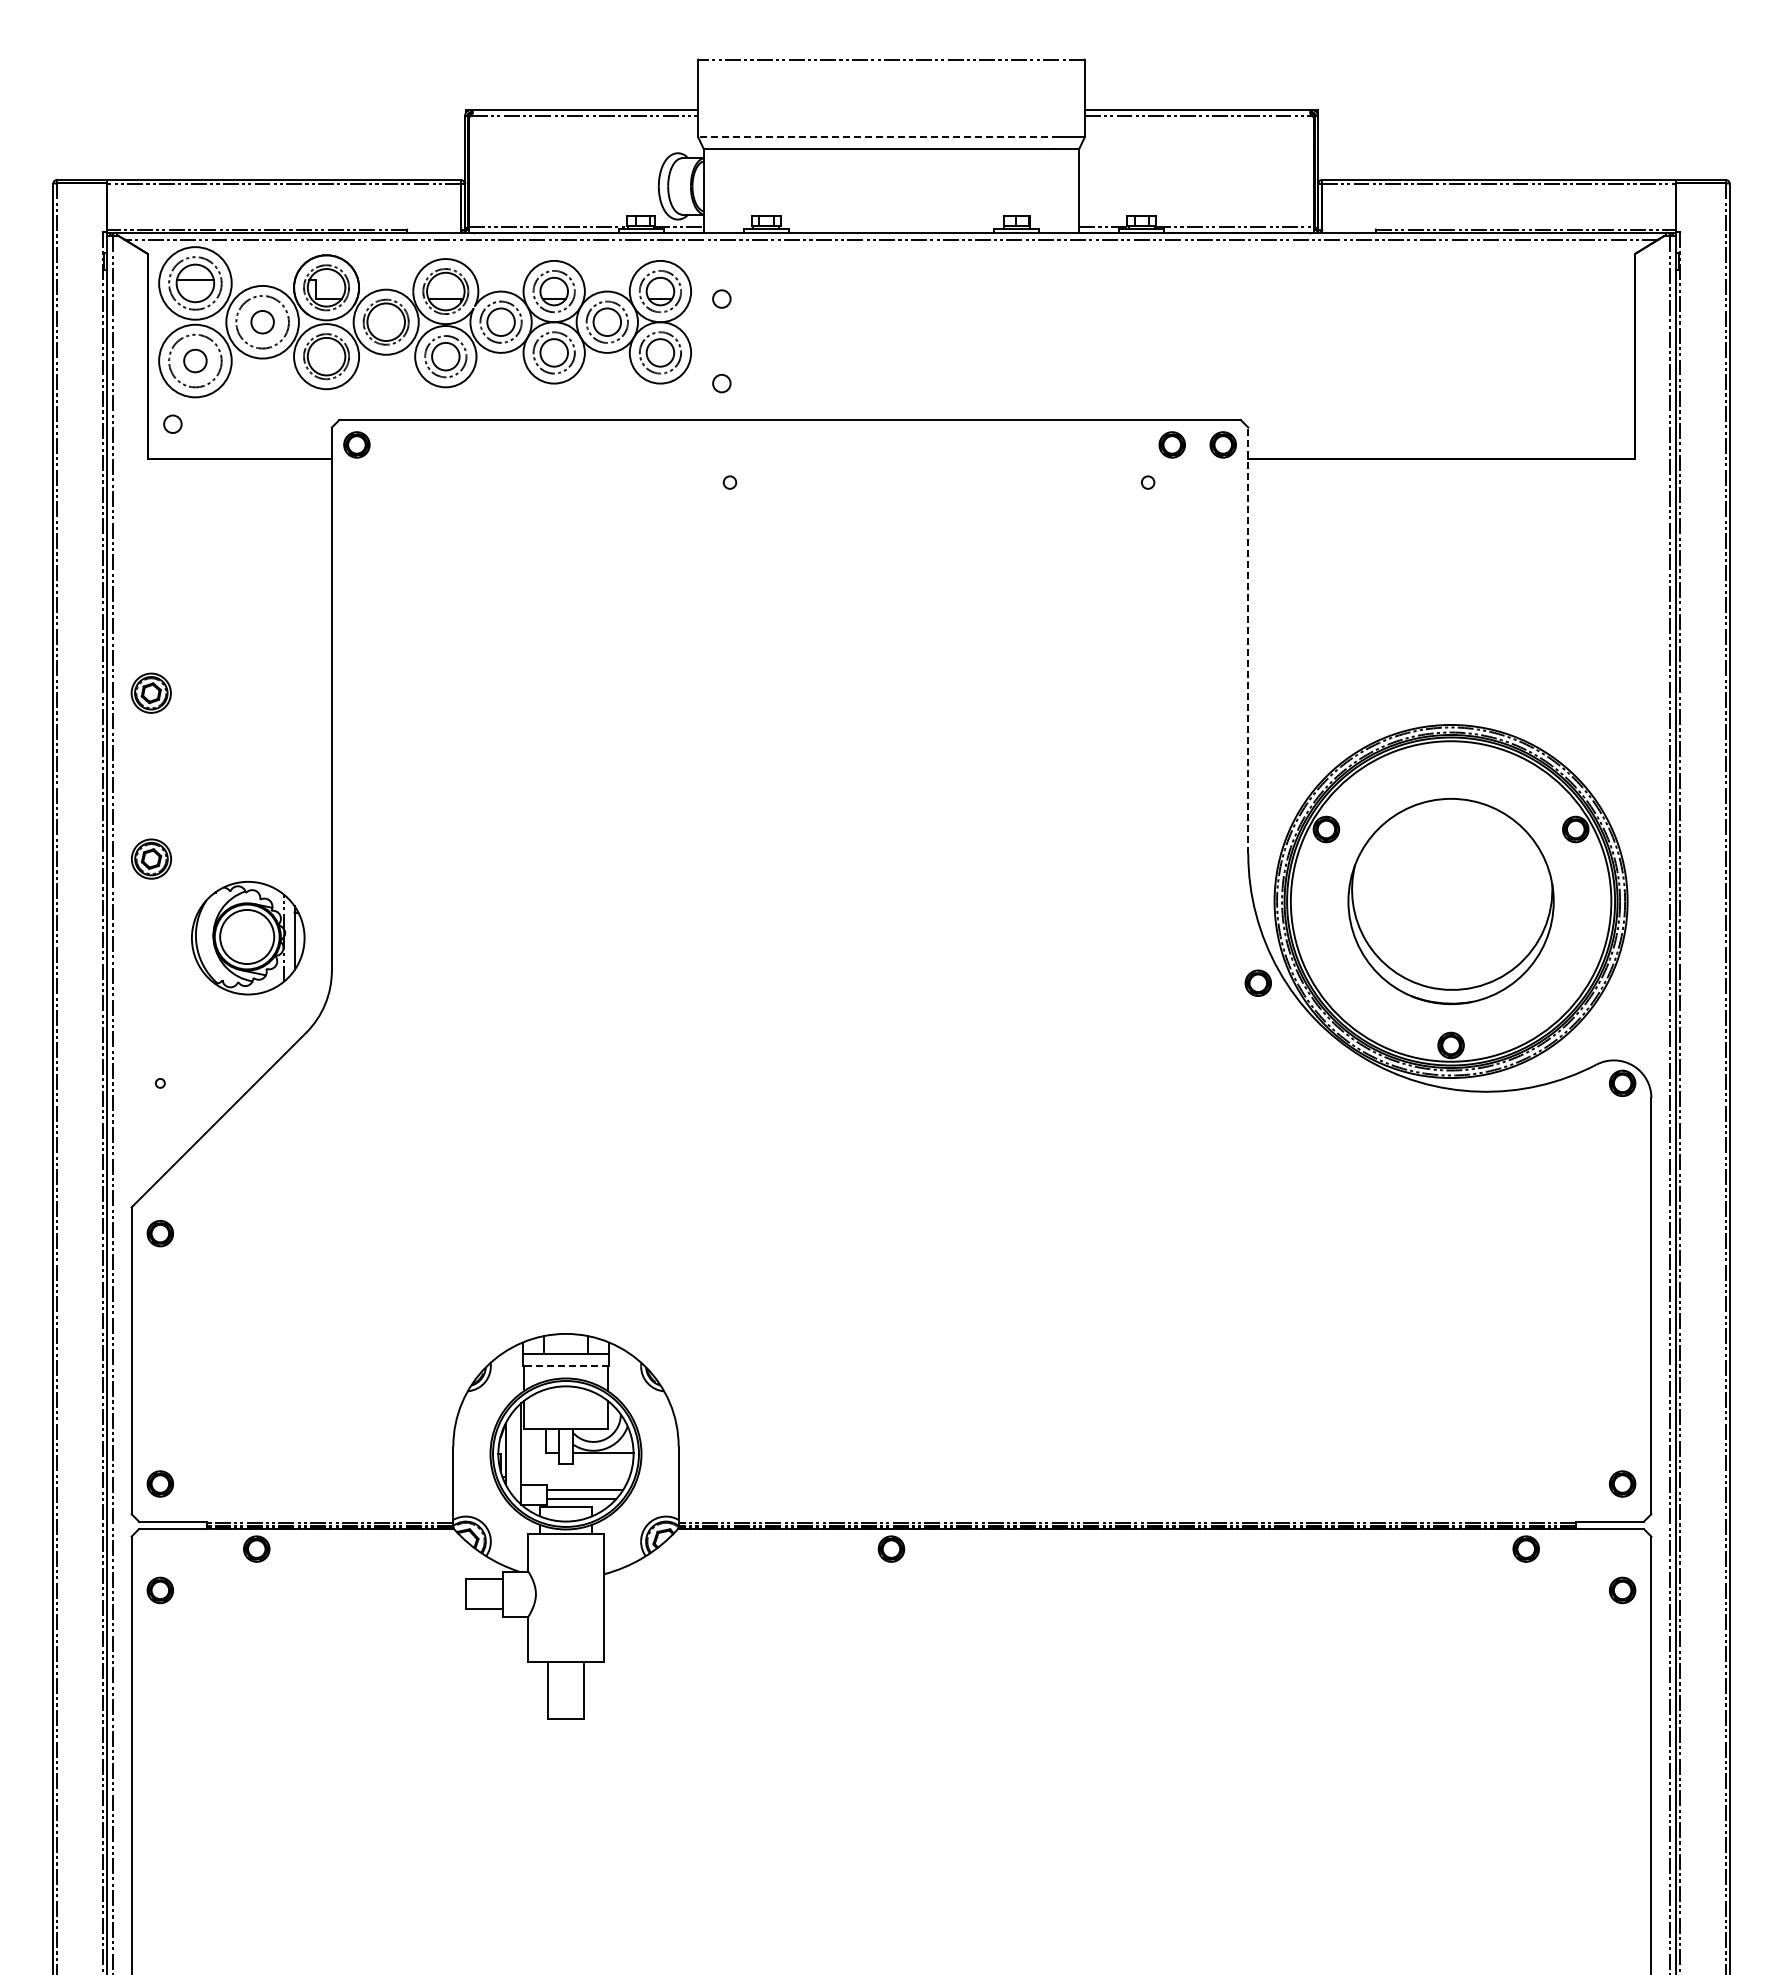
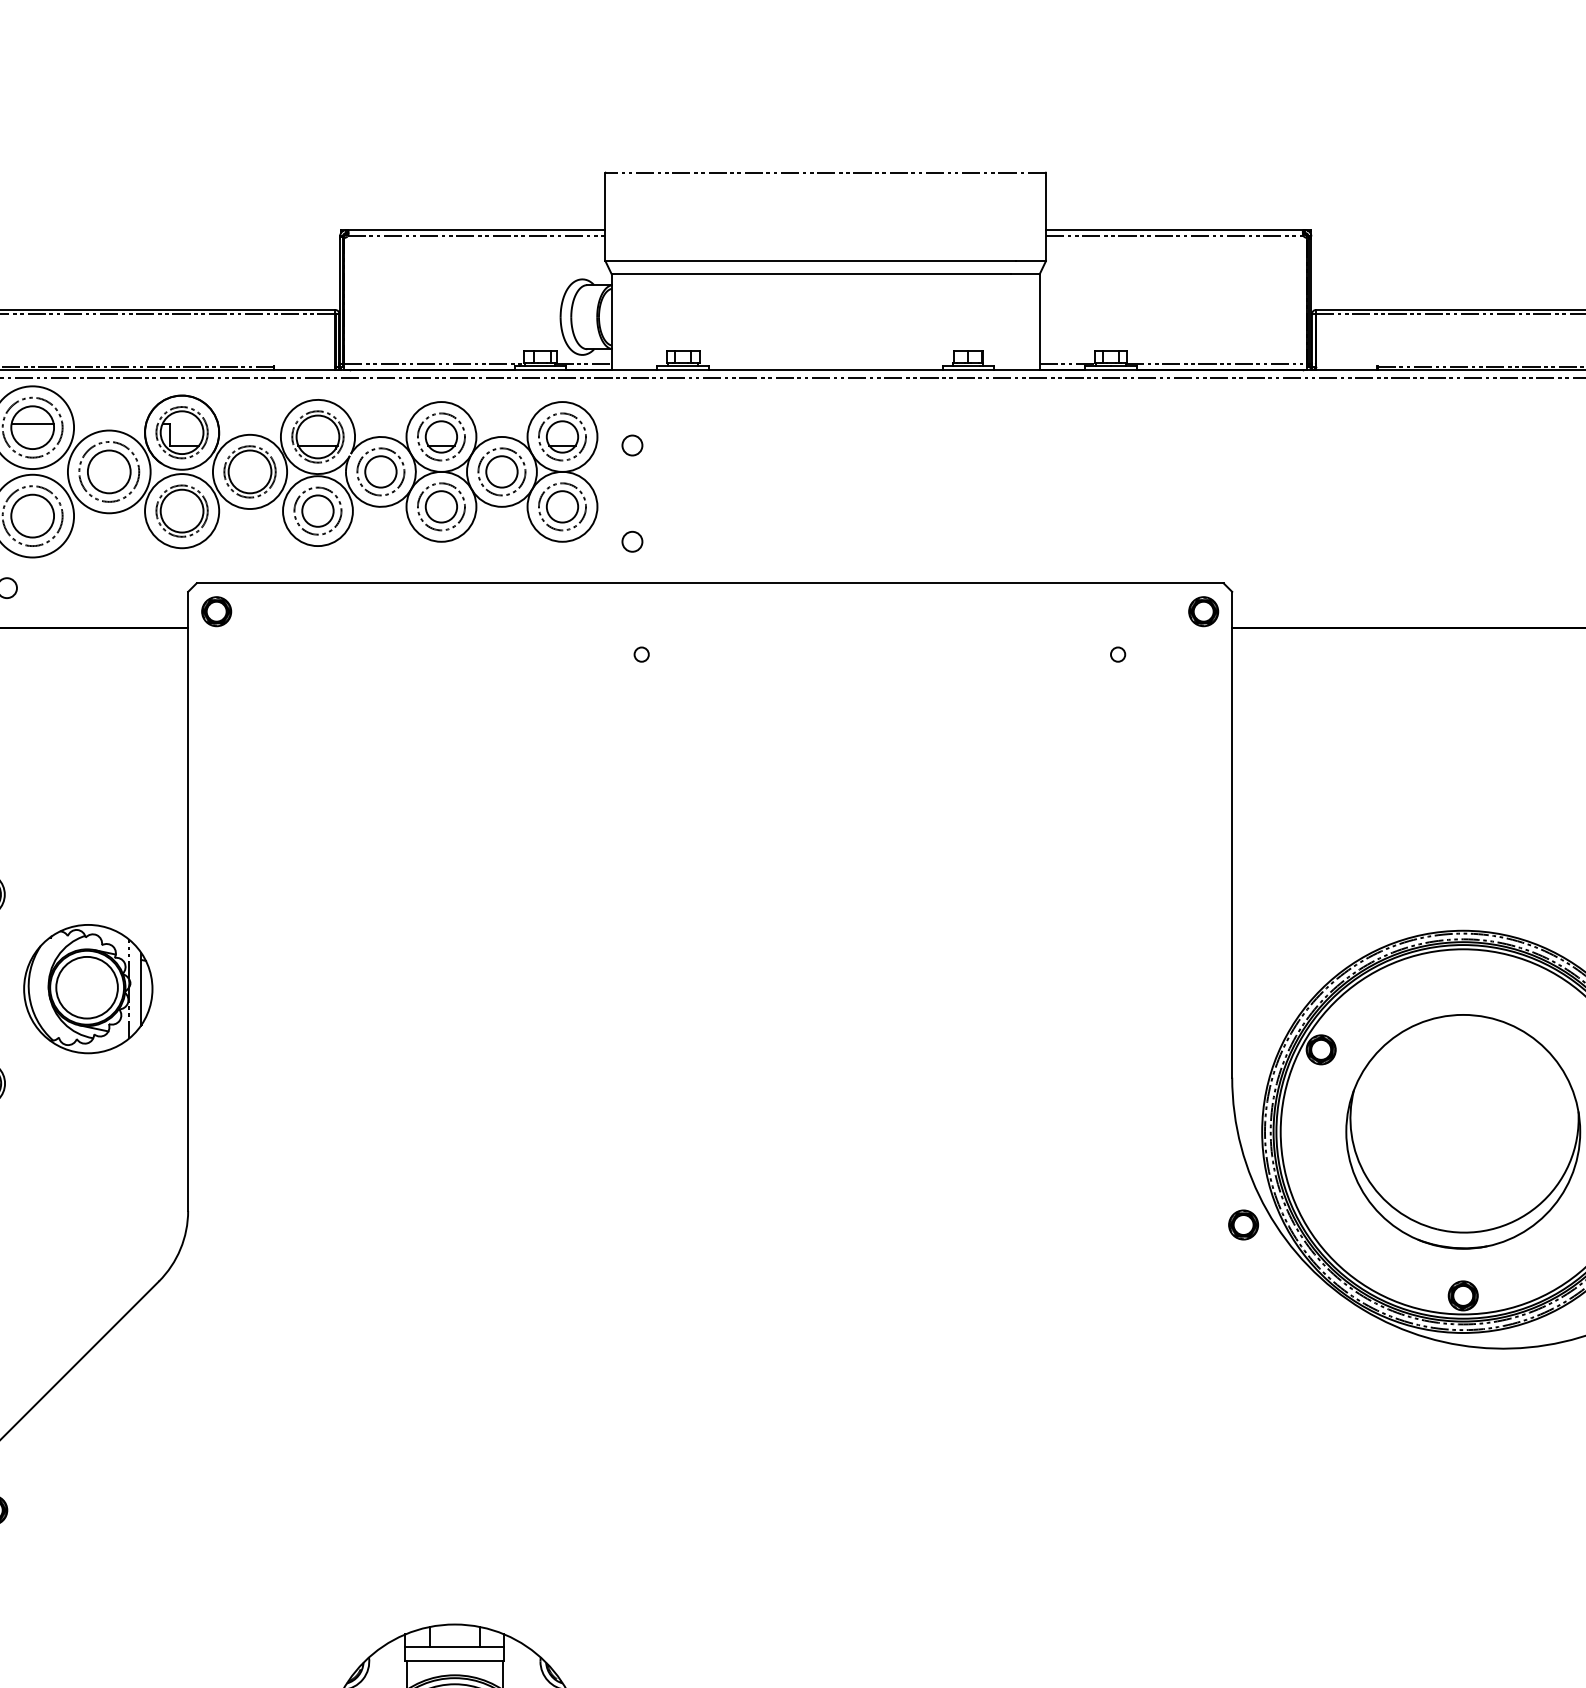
line: (878, 137) -> (810, 261), dashed -> solid
circle: (262, 322) -> (109, 472), size x1.67
circle: (195, 360) -> (32, 515), size x1.67
part: (1171, 444) -> (1144, 611), removed
line: (1248, 640) -> (1232, 834), dashed -> solid
part: (248, 938) -> (88, 989), moved
line: (565, 1366) -> (454, 1661), dashed -> solid

